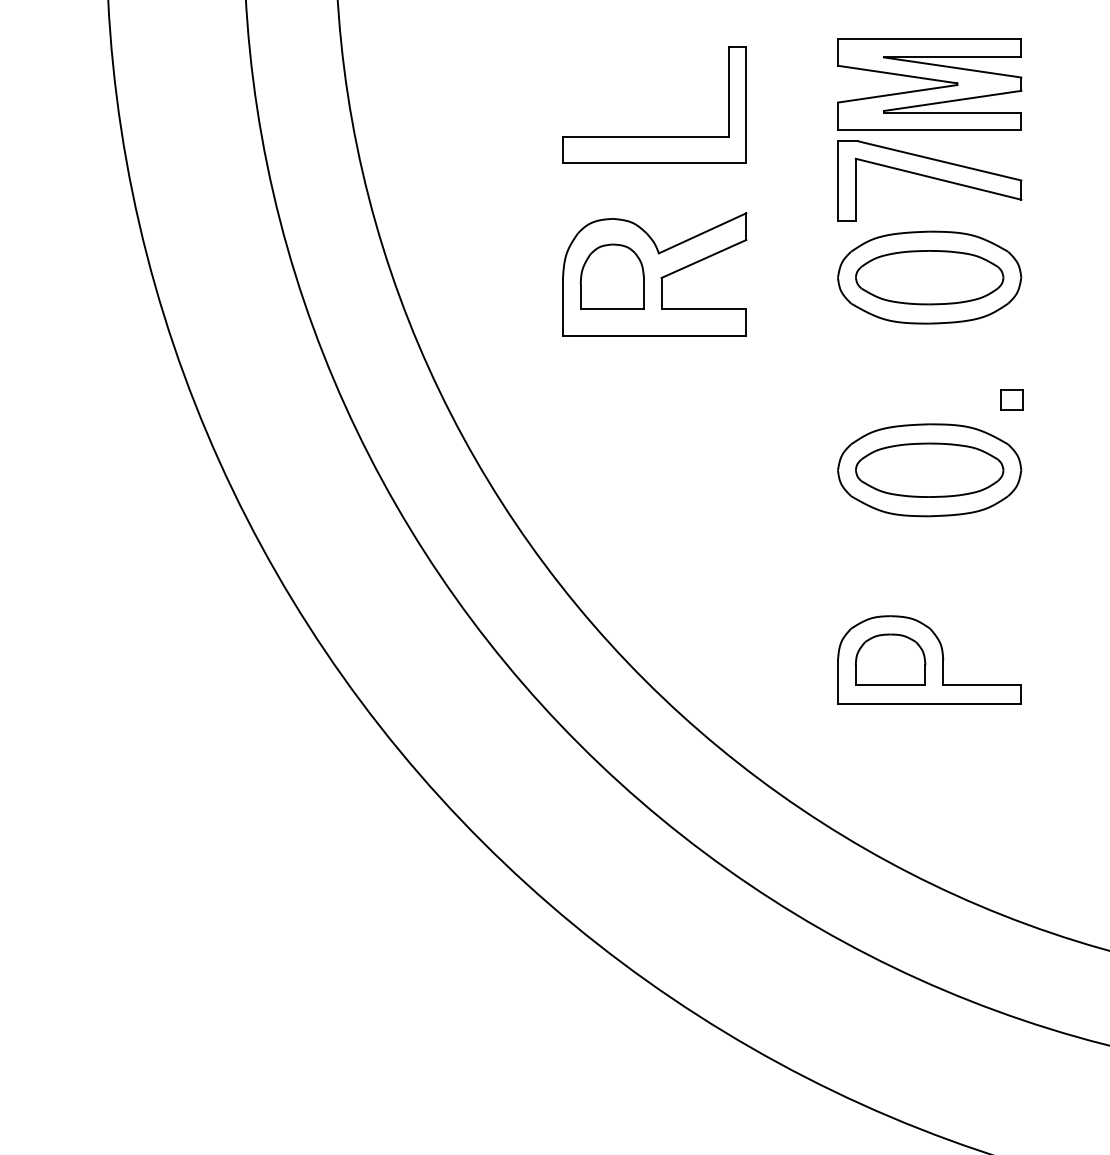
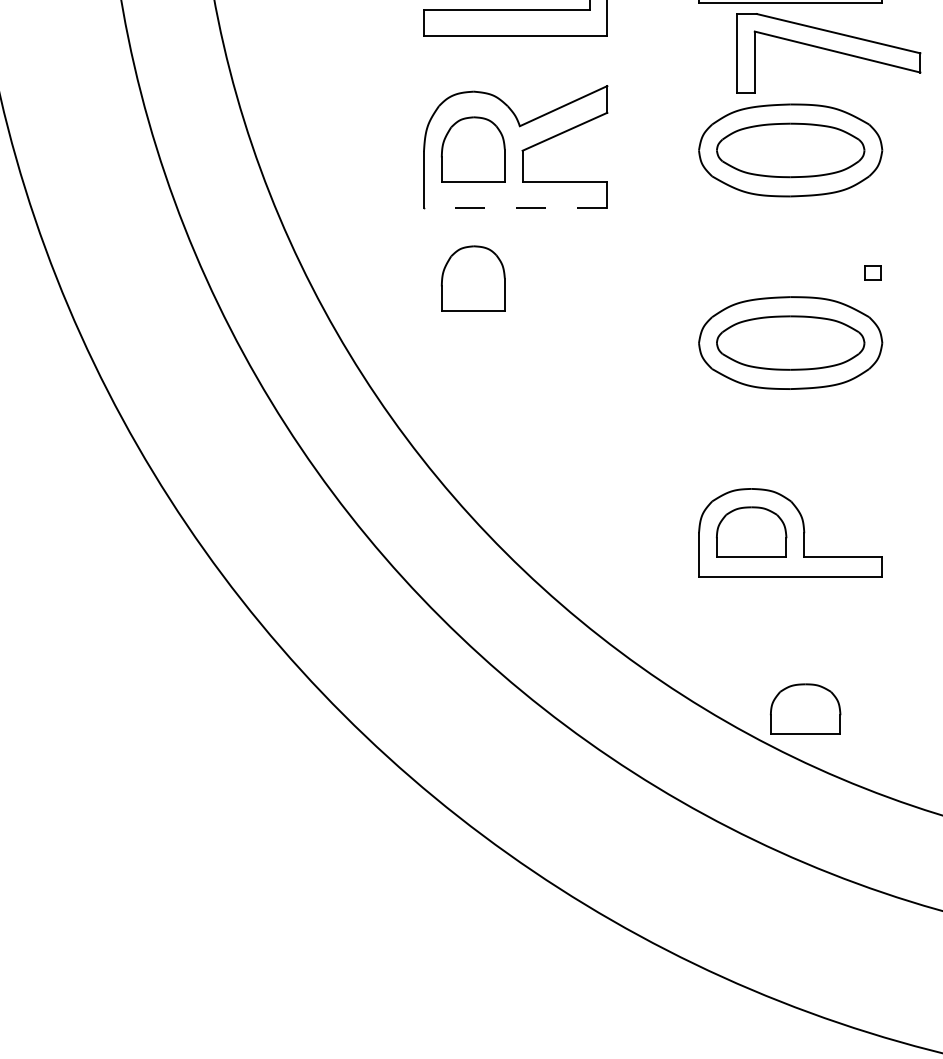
part: (929, 180) -> (828, 53), moved
line: (654, 335) -> (515, 208), solid -> dashed
part: (1011, 399) -> (872, 272), size x0.7
part: (611, 405) -> (472, 278), added
part: (944, 836) -> (805, 709), added

